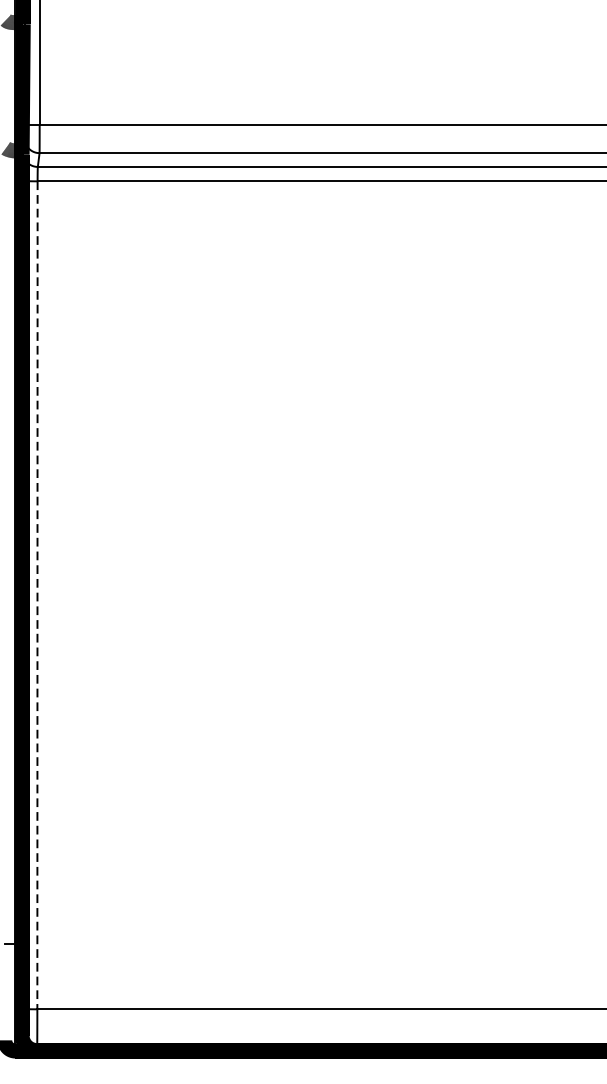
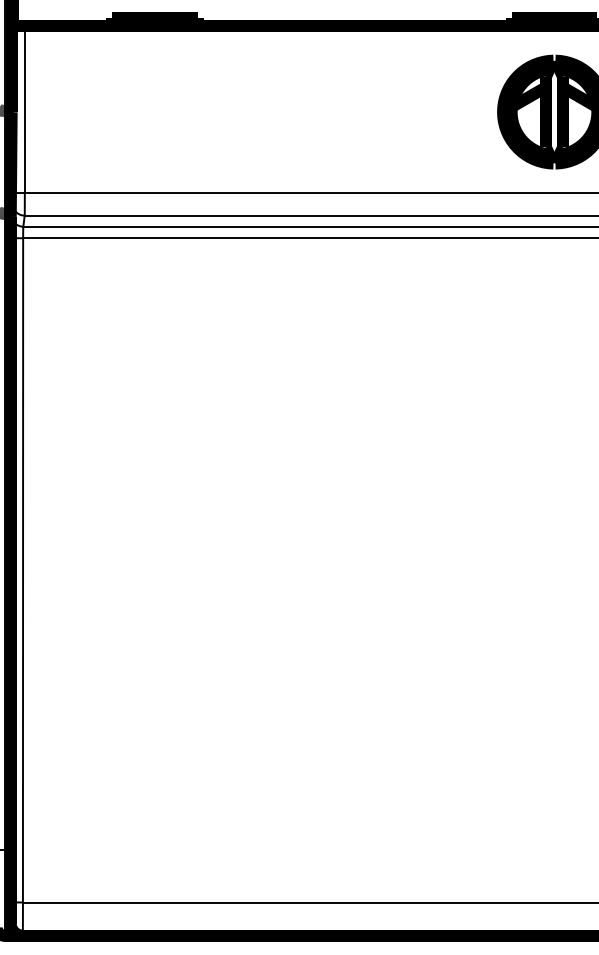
line: (38, 595) -> (23, 570), dashed -> solid

